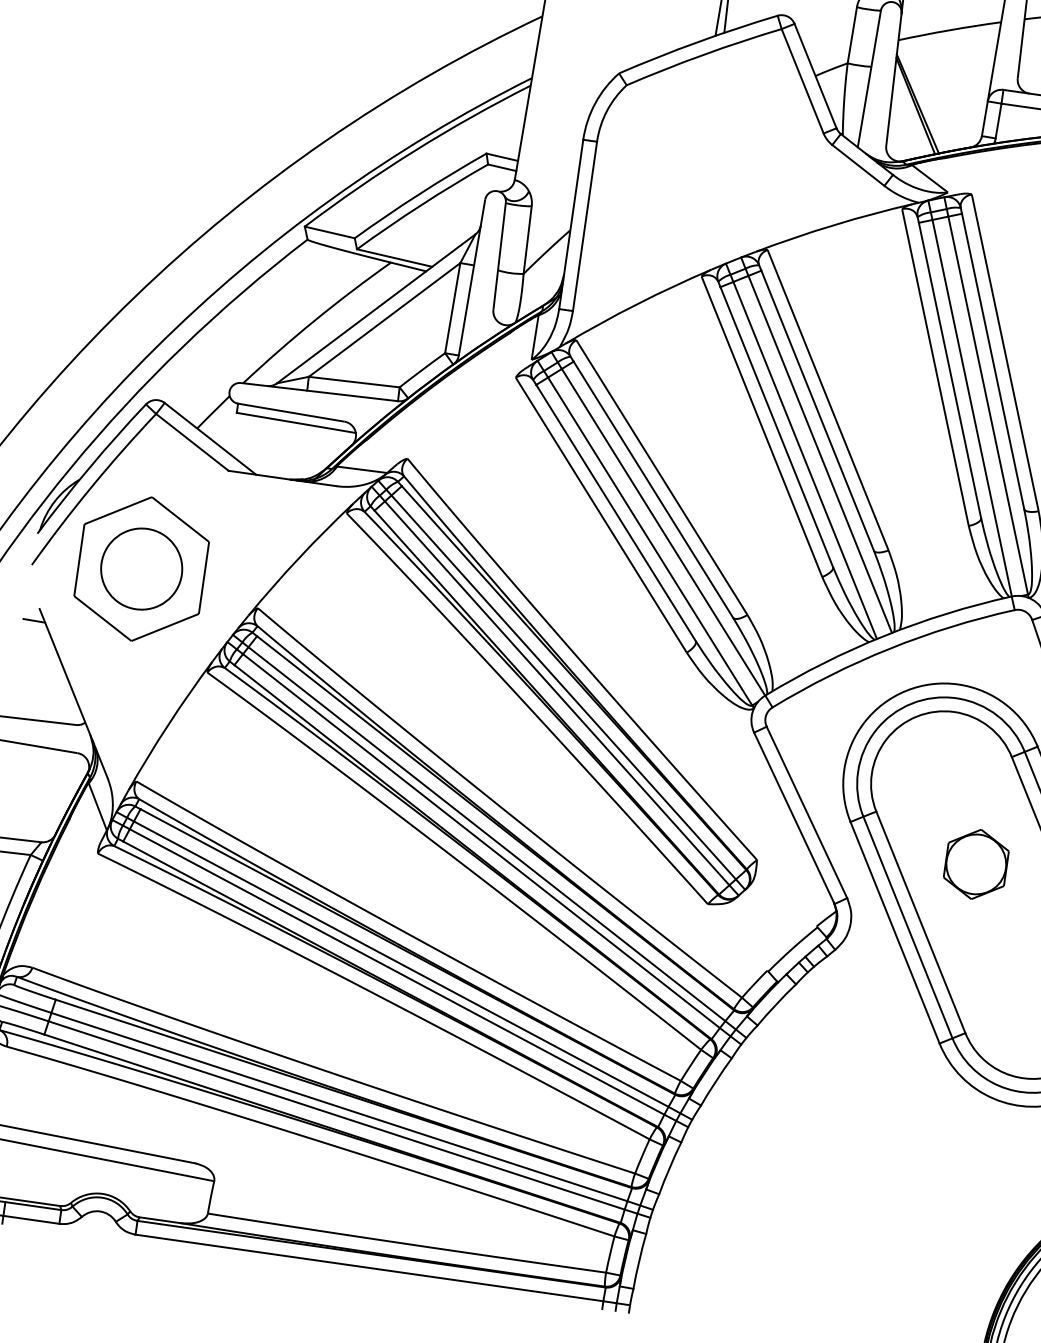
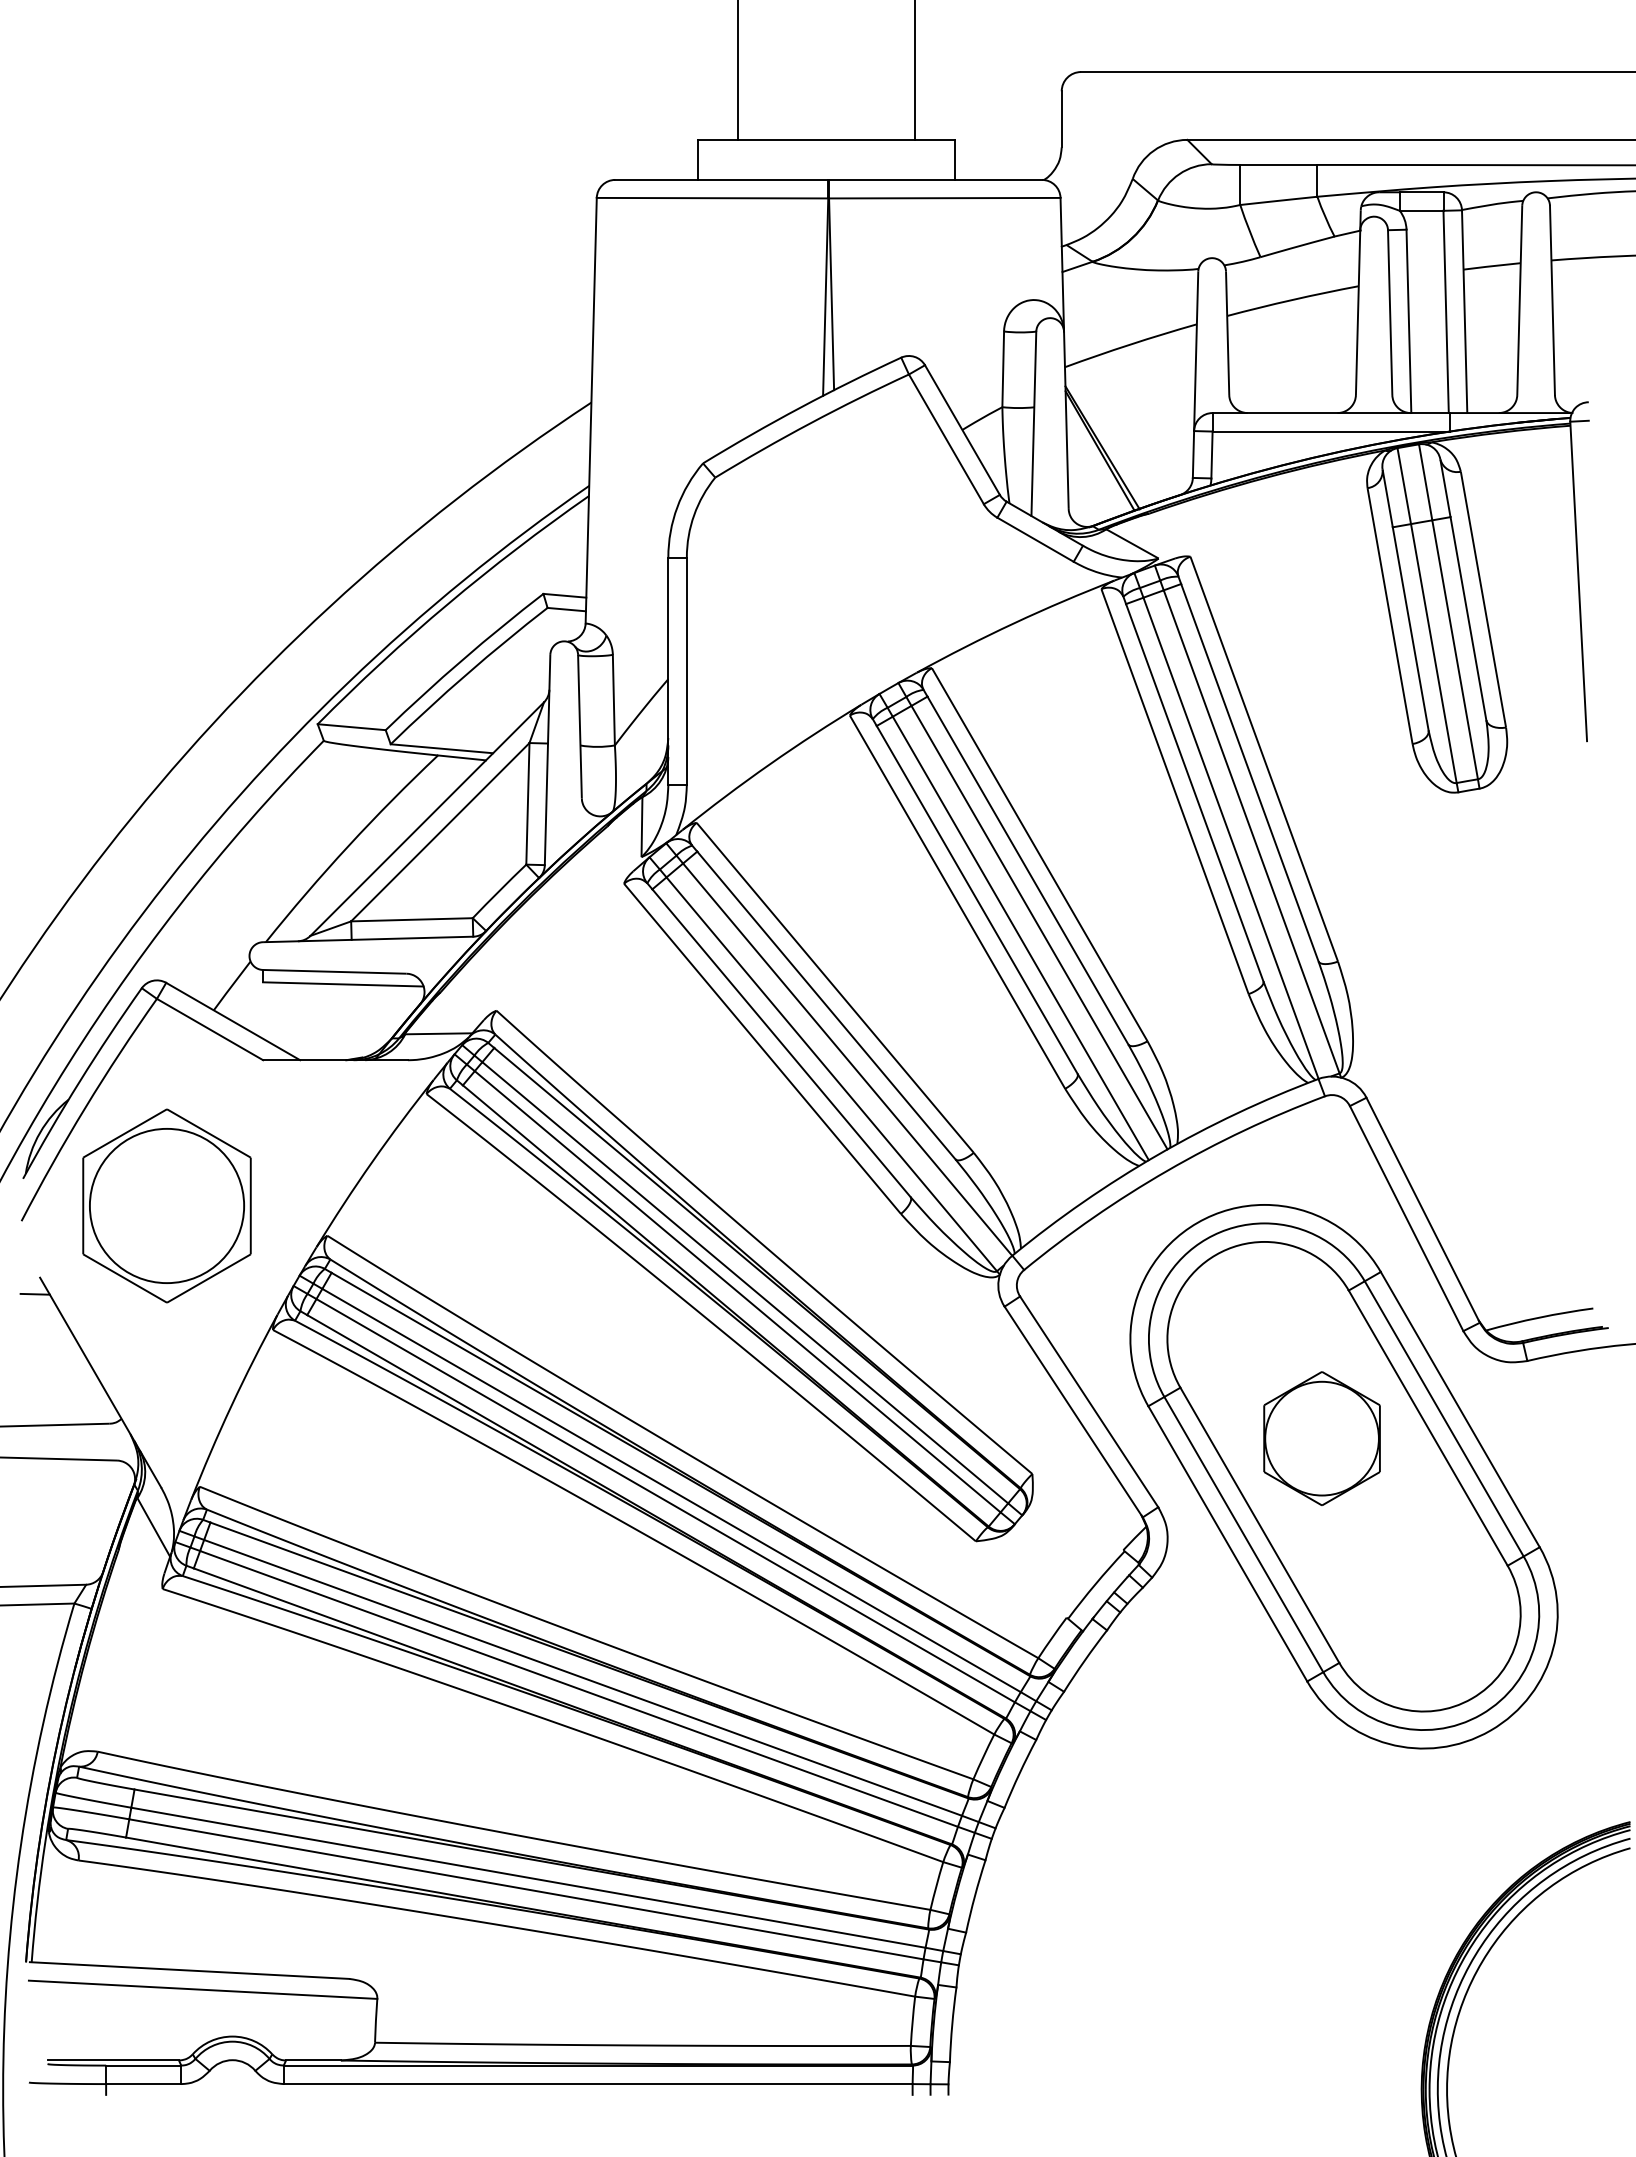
circle: (141, 568) -> (166, 1205), size x1.43
part: (975, 864) -> (1321, 1438), size x1.43

